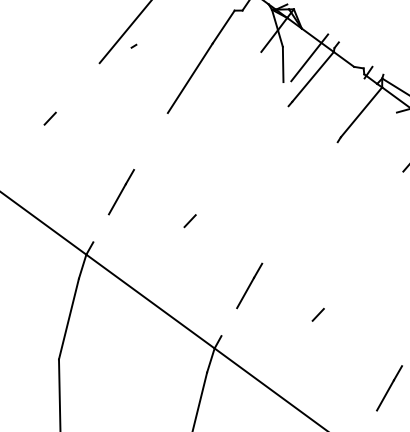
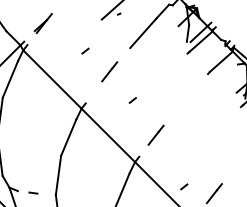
line: (50, 117) -> (85, 50), moved
line: (121, 191) -> (109, 71), moved
line: (318, 313) -> (184, 186), moved

